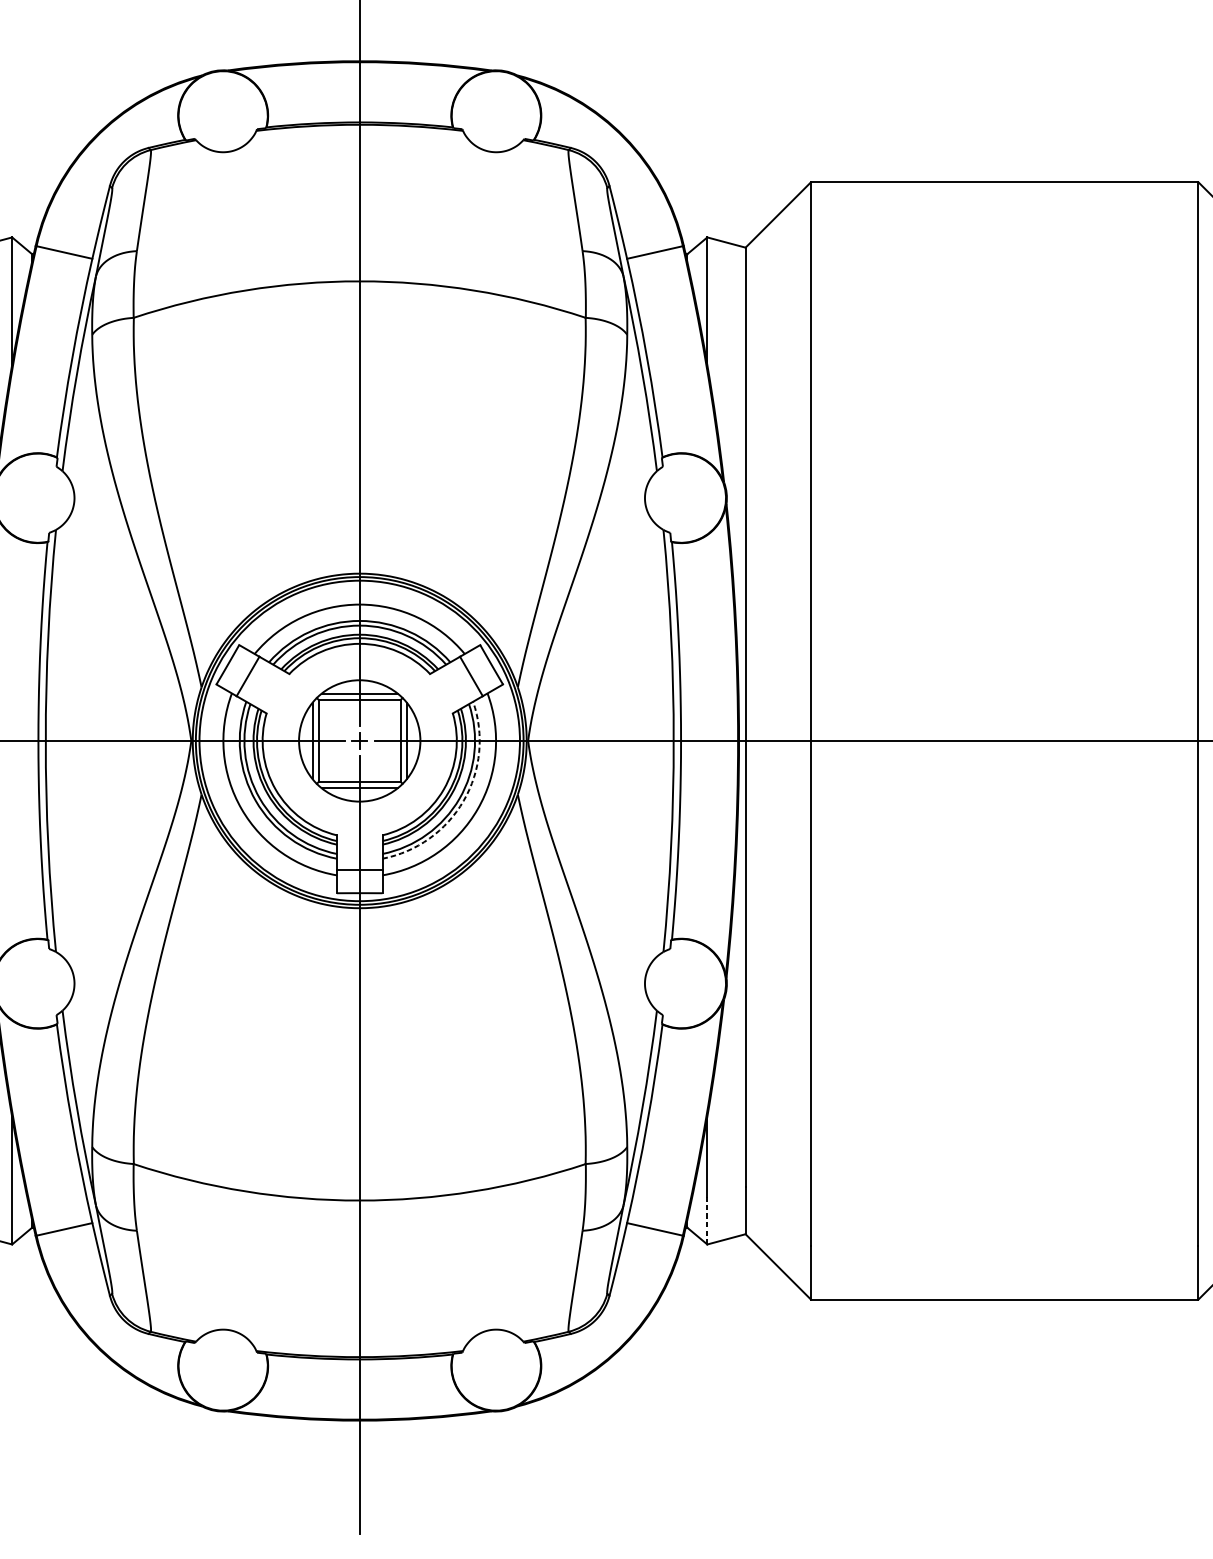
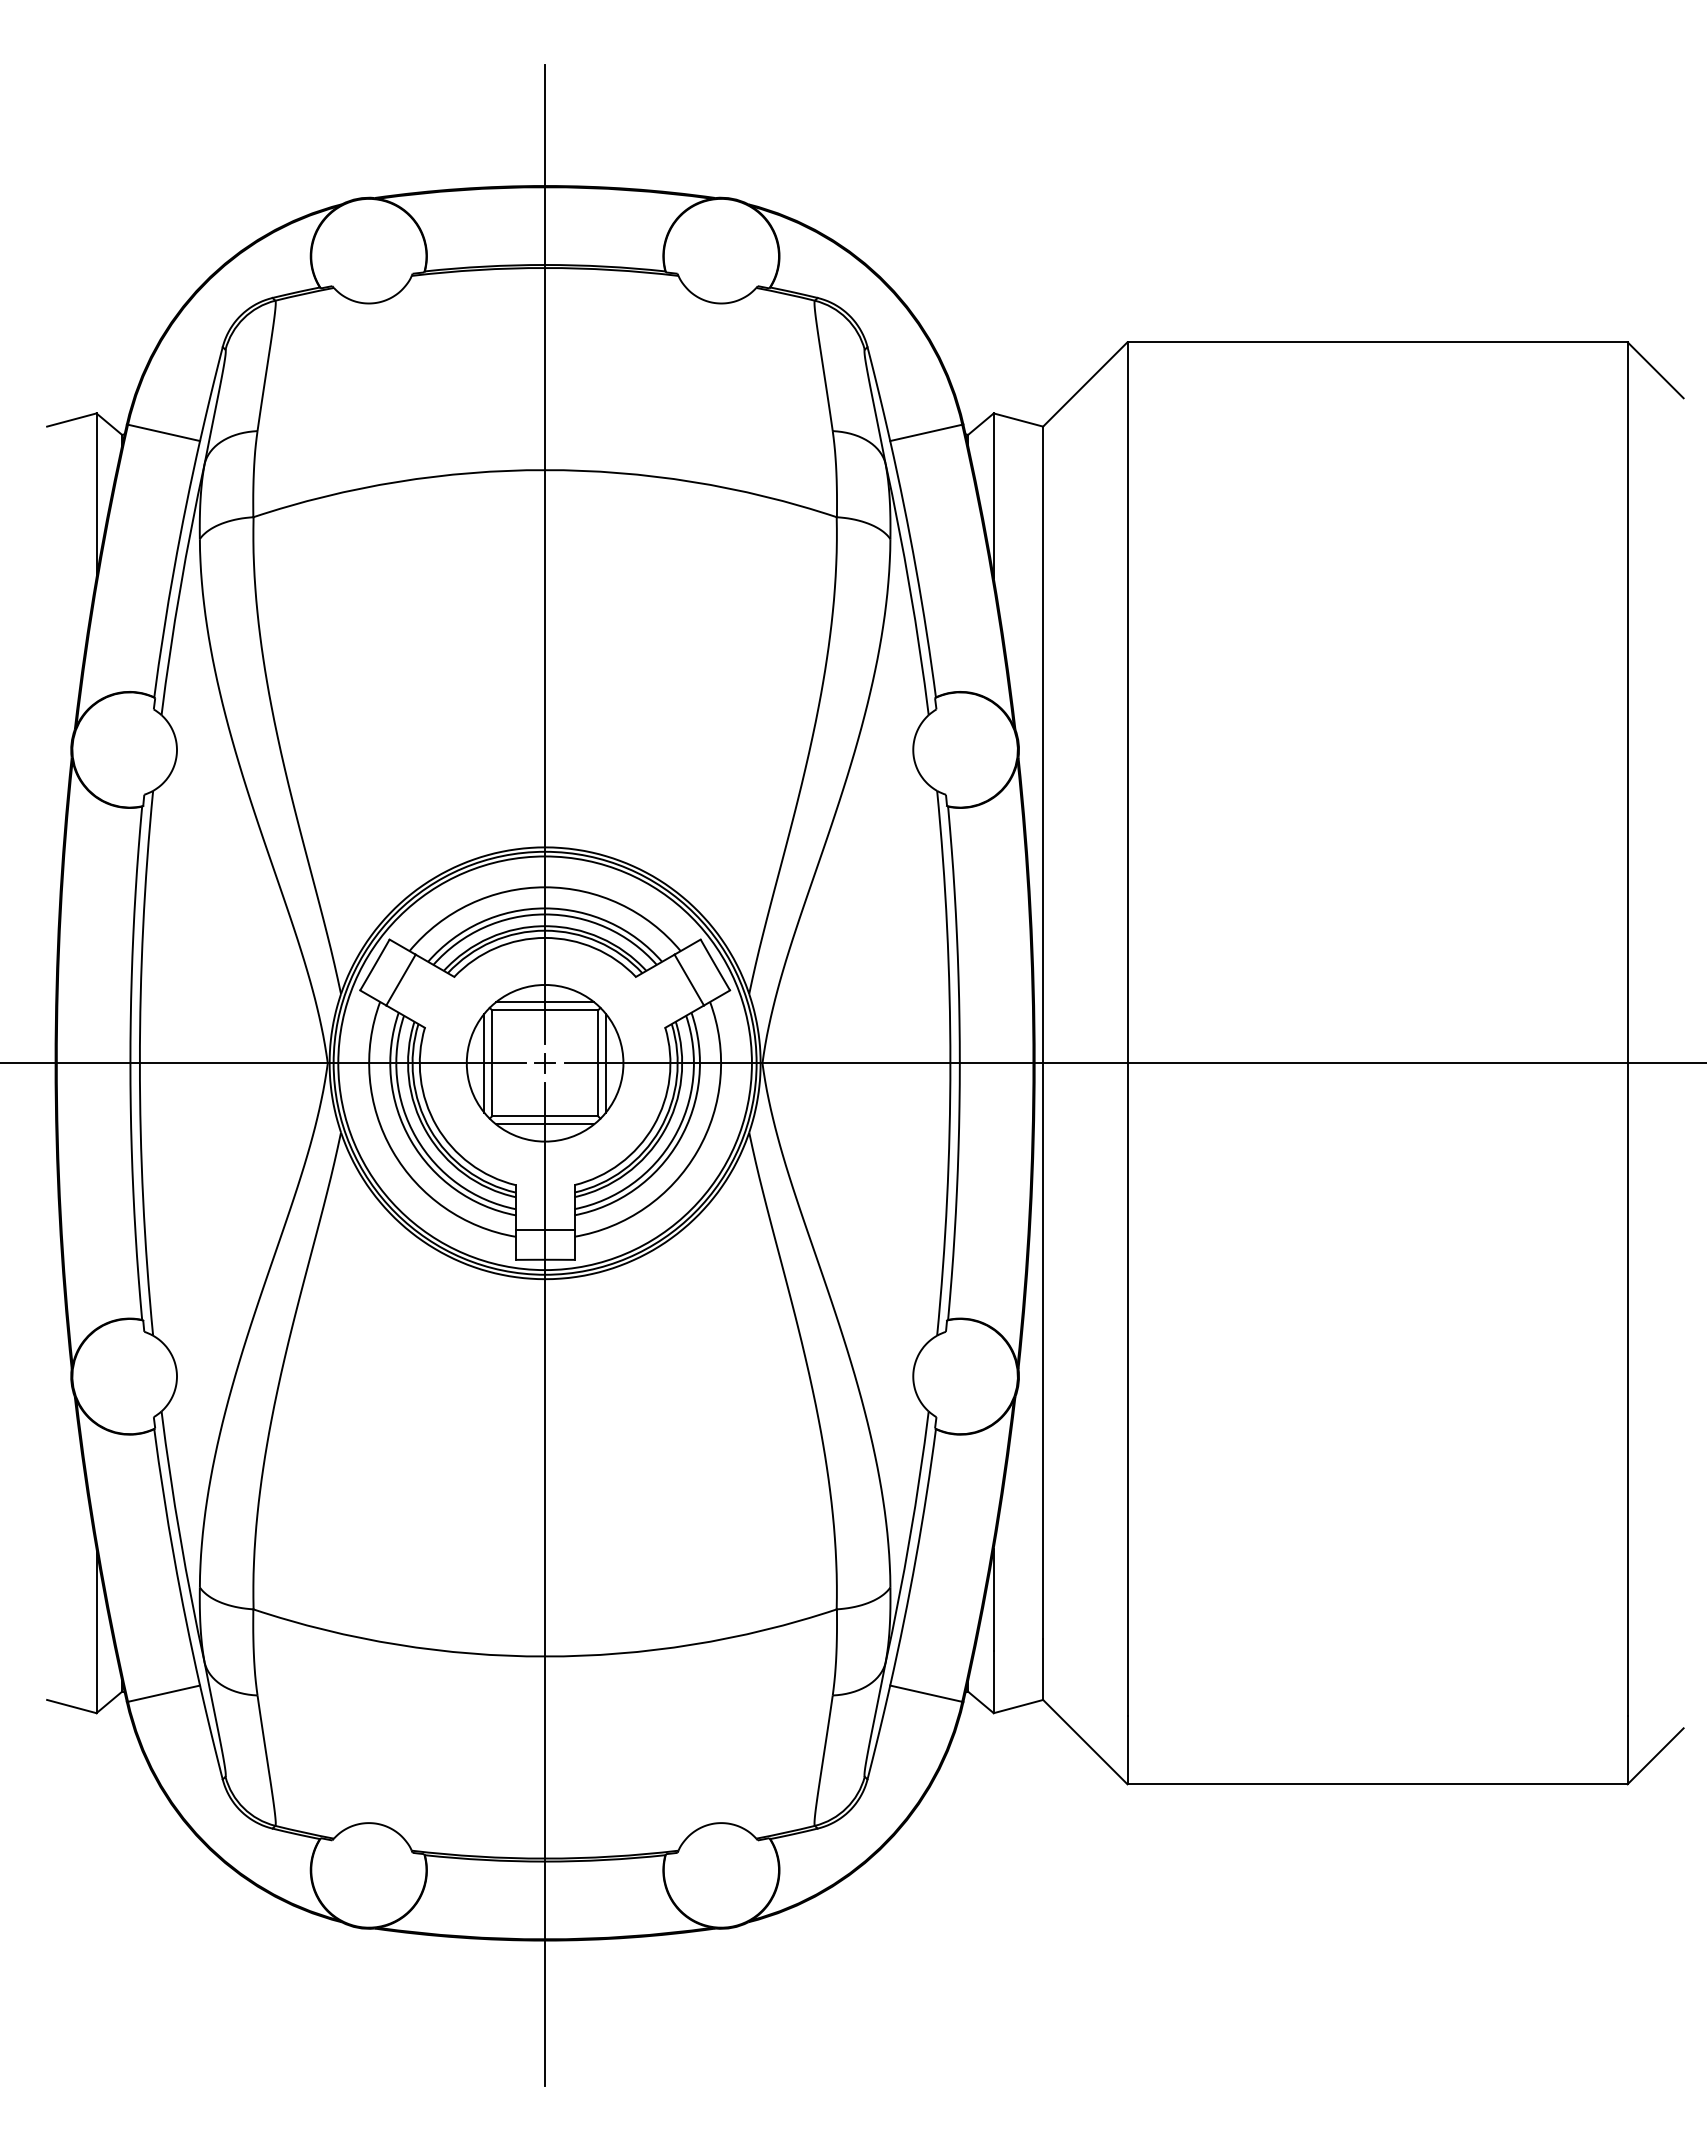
arc: (463, 800) -> (679, 1140), dashed -> solid
line: (707, 1220) -> (993, 1682), dashed -> solid

